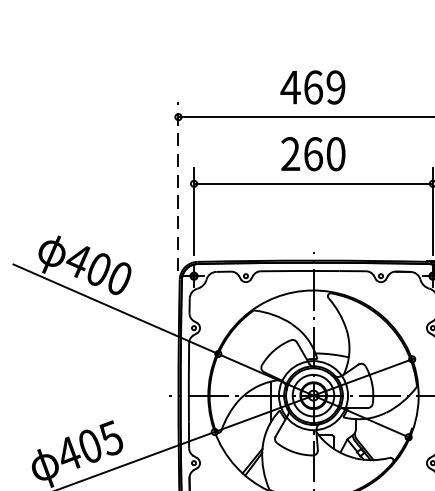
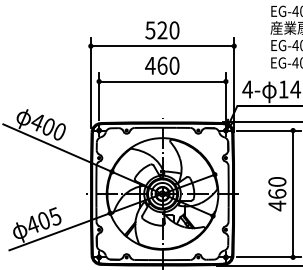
text: (313, 87) -> (162, 30), 469 -> 520
text: (290, 153) -> (150, 65), 260 -> 460
line: (177, 185) -> (90, 82), dashed -> solid

